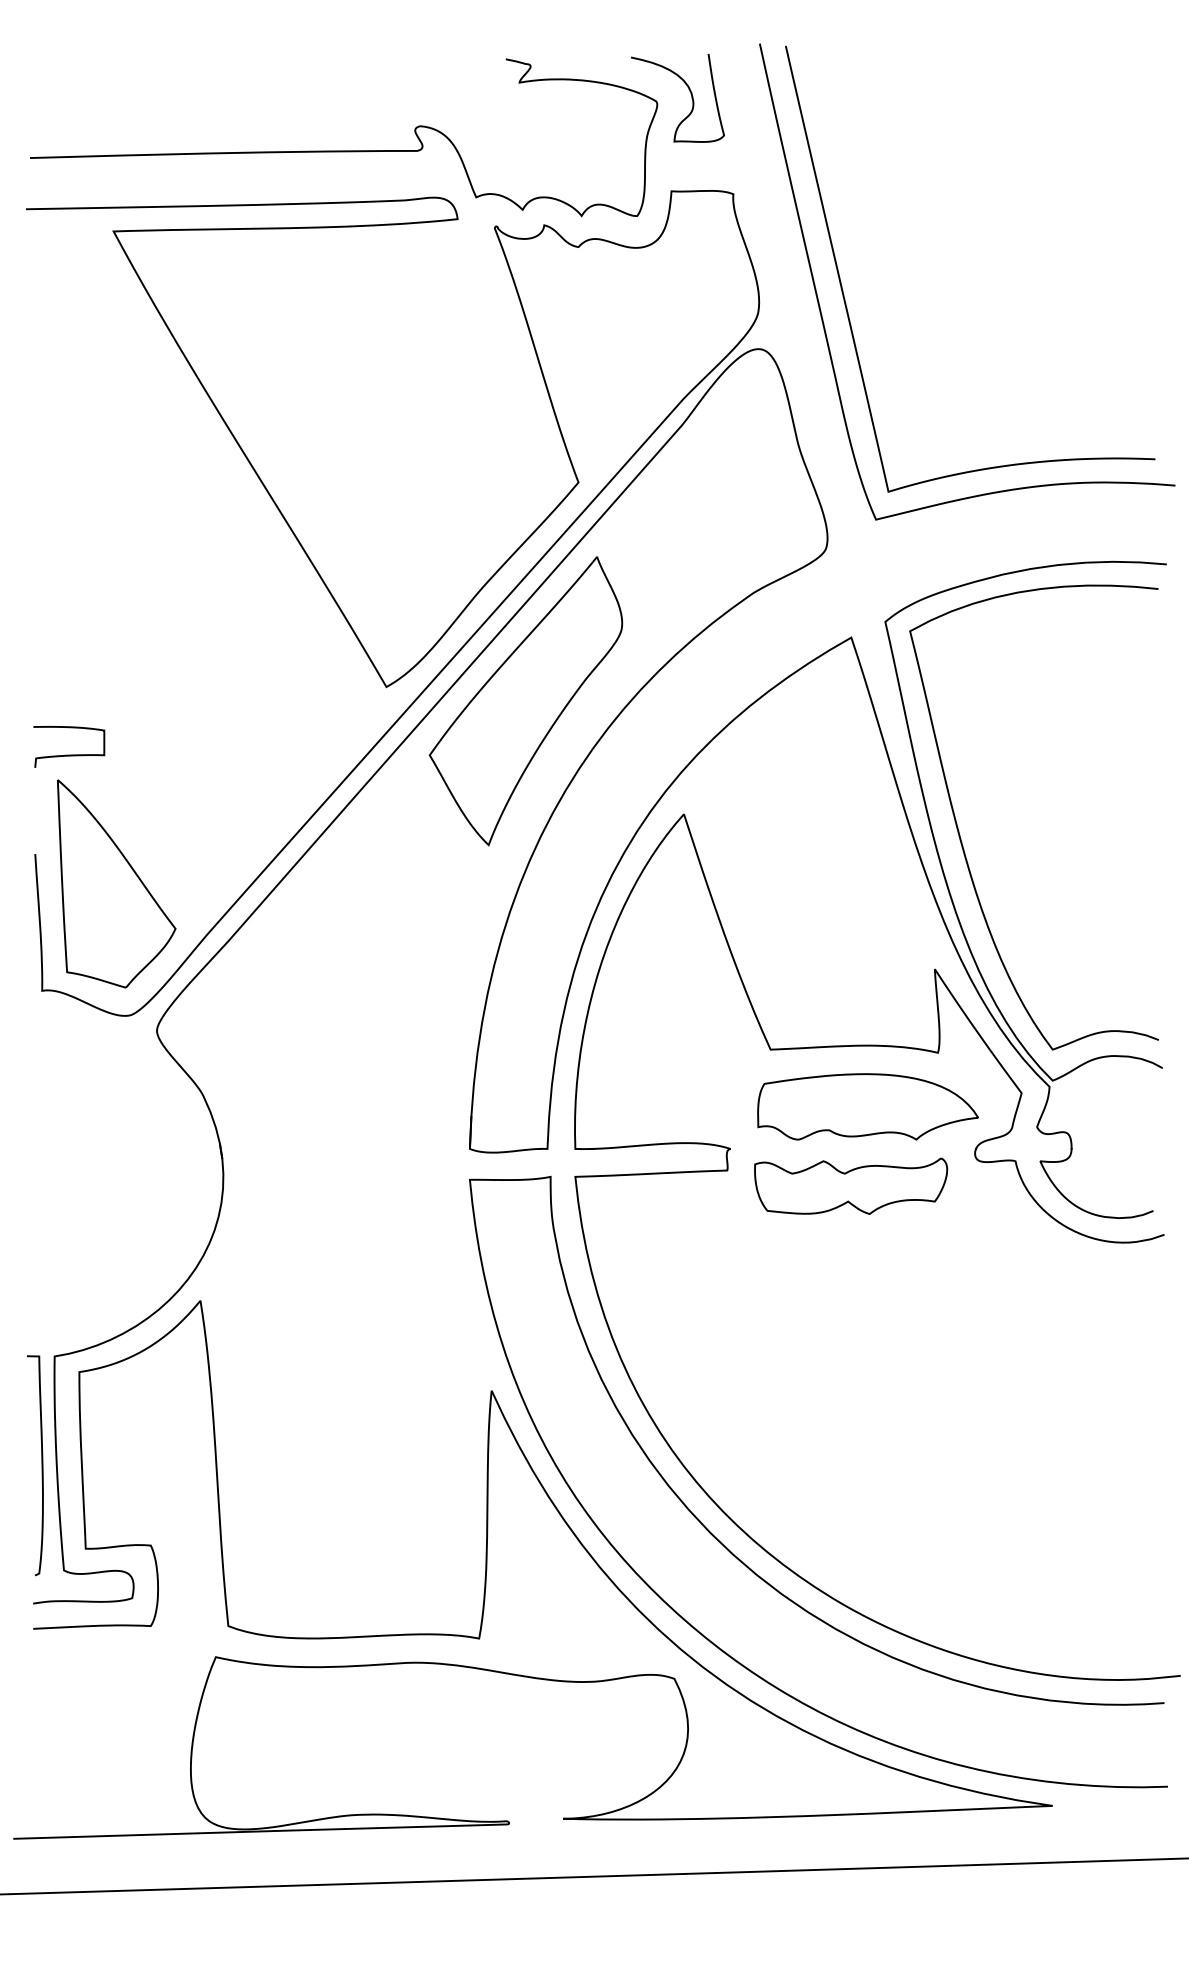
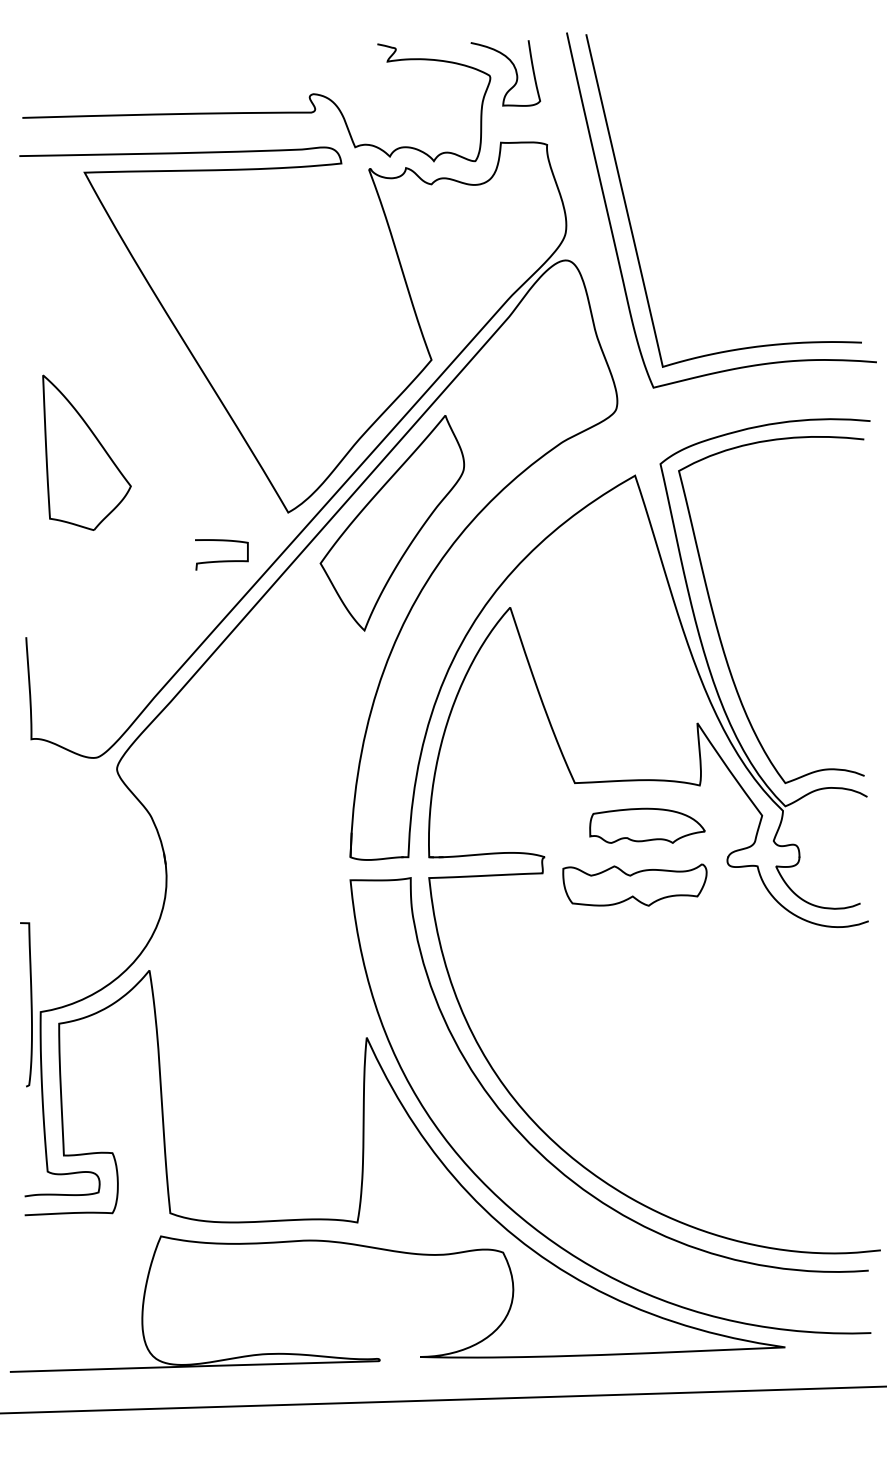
curve: (69, 754) -> (221, 560), moved
part: (116, 883) -> (86, 452), moved
part: (867, 1106) -> (647, 825), size x0.7
curve: (41, 1465) -> (30, 1004), moved

